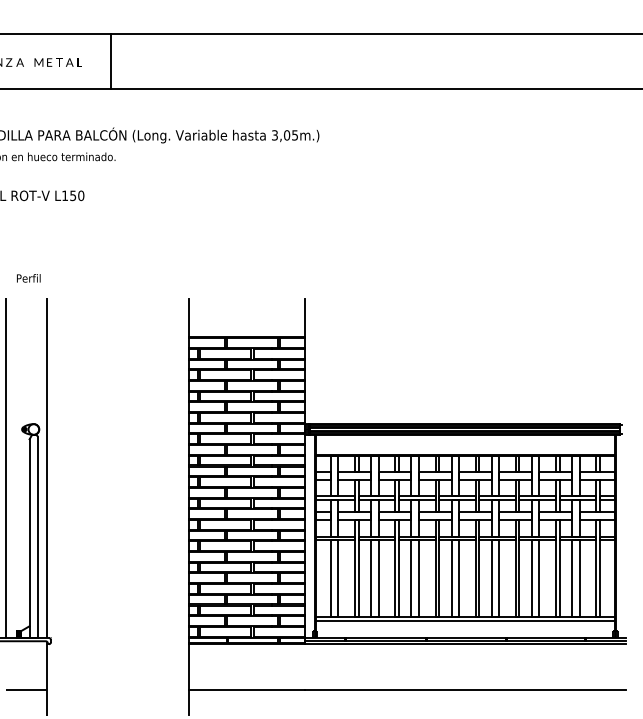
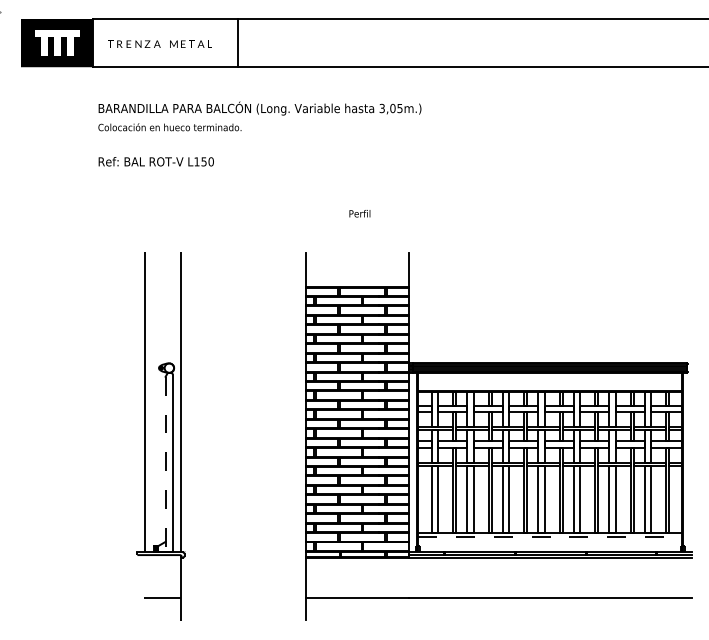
text: (28, 278) -> (359, 213), moved
line: (29, 538) -> (165, 464), solid -> dashed
line: (465, 621) -> (550, 537), solid -> dashed

